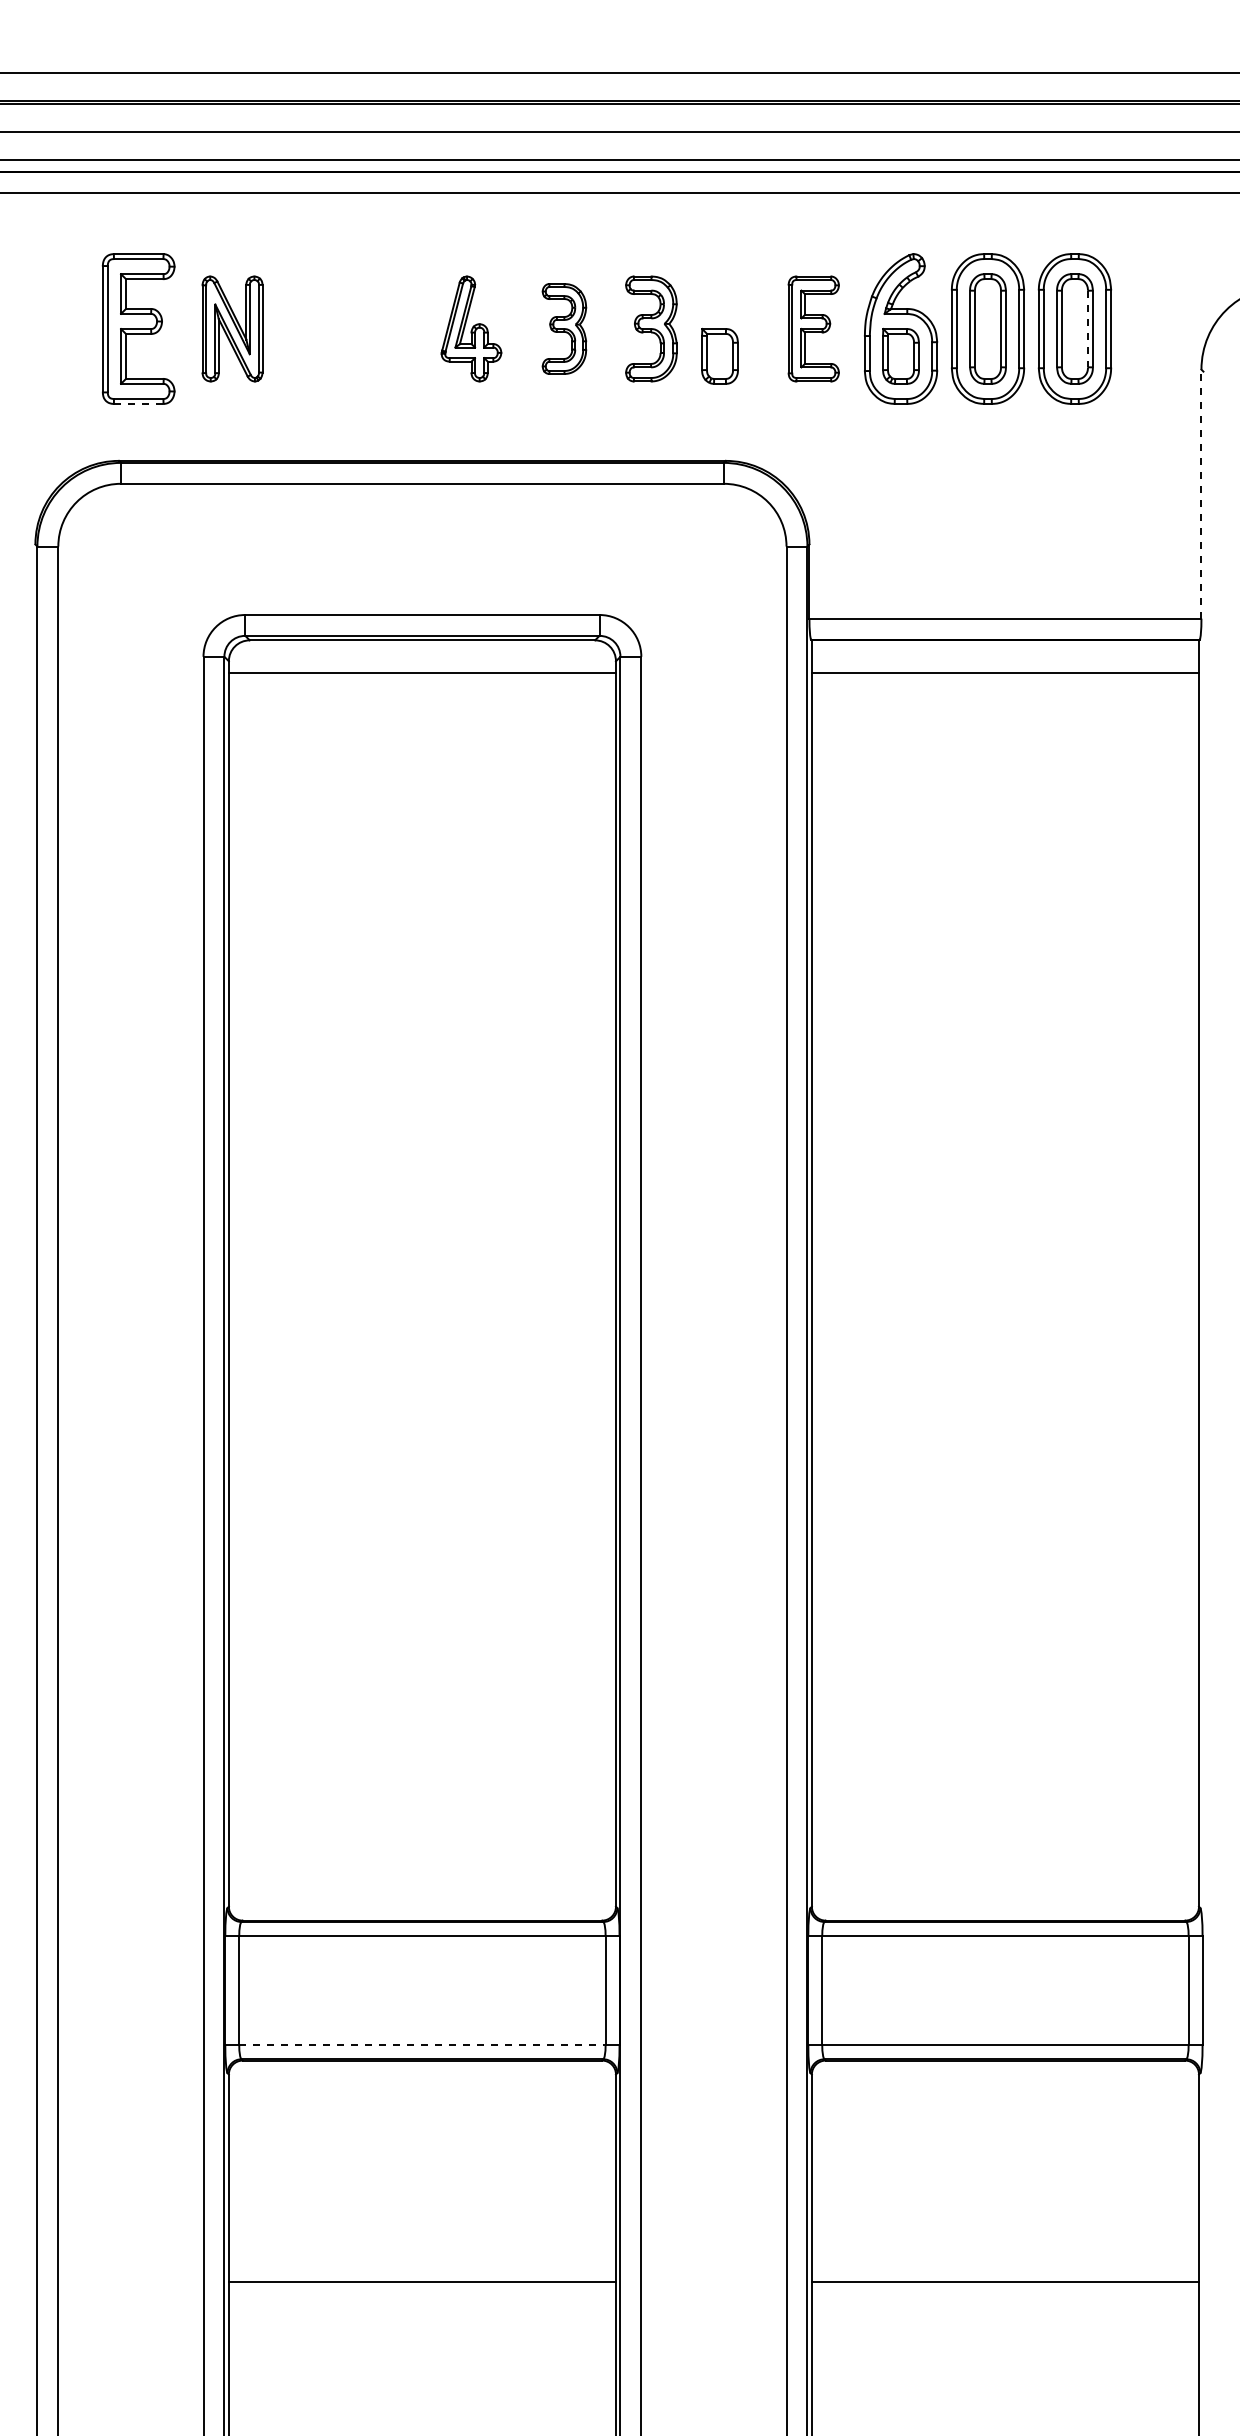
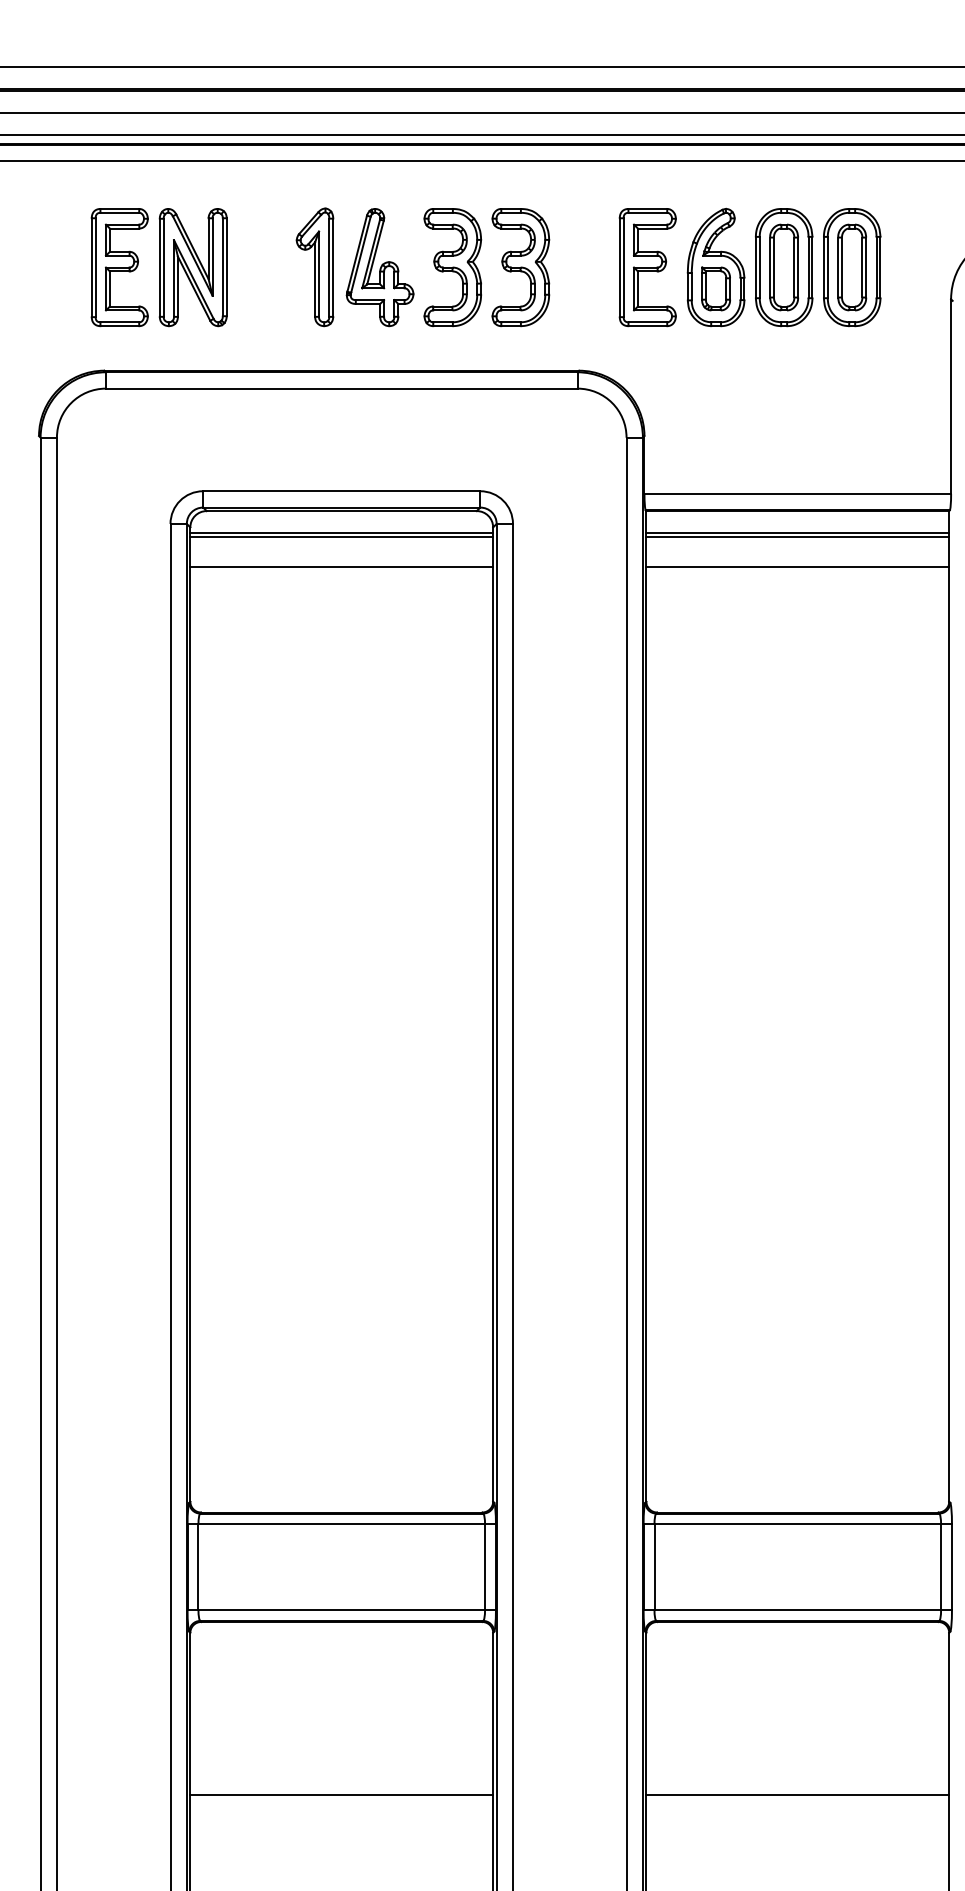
part: (232, 328) -> (193, 267), size x1.43
part: (388, 328) -> (315, 267), added
part: (471, 328) -> (380, 267), size x1.43
part: (564, 328) -> (452, 267), size x1.67
part: (651, 328) -> (520, 267), size x1.43
part: (813, 328) -> (647, 267), size x1.43
line: (1088, 329) -> (862, 267), dashed -> solid
part: (719, 356) -> (574, 289), removed
line: (138, 403) -> (119, 325), dashed -> solid
line: (1201, 494) -> (951, 396), dashed -> solid
line: (421, 667) -> (341, 532), added
line: (1005, 667) -> (797, 532), added
line: (421, 711) -> (341, 566), added
line: (1005, 711) -> (797, 566), added
line: (422, 2045) -> (341, 1610), dashed -> solid

